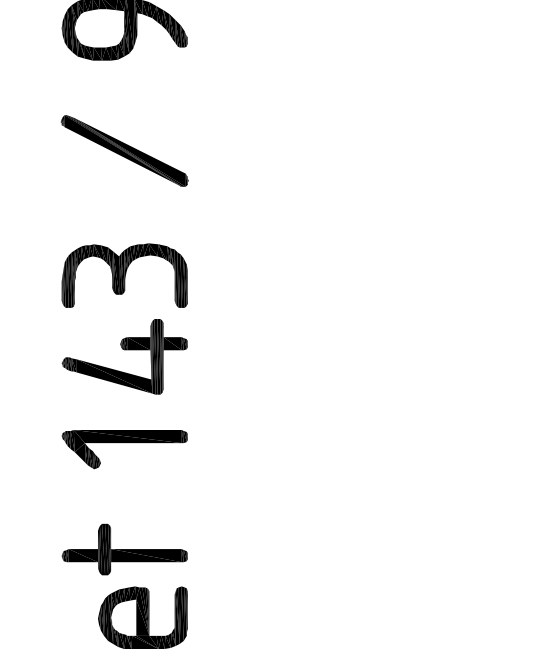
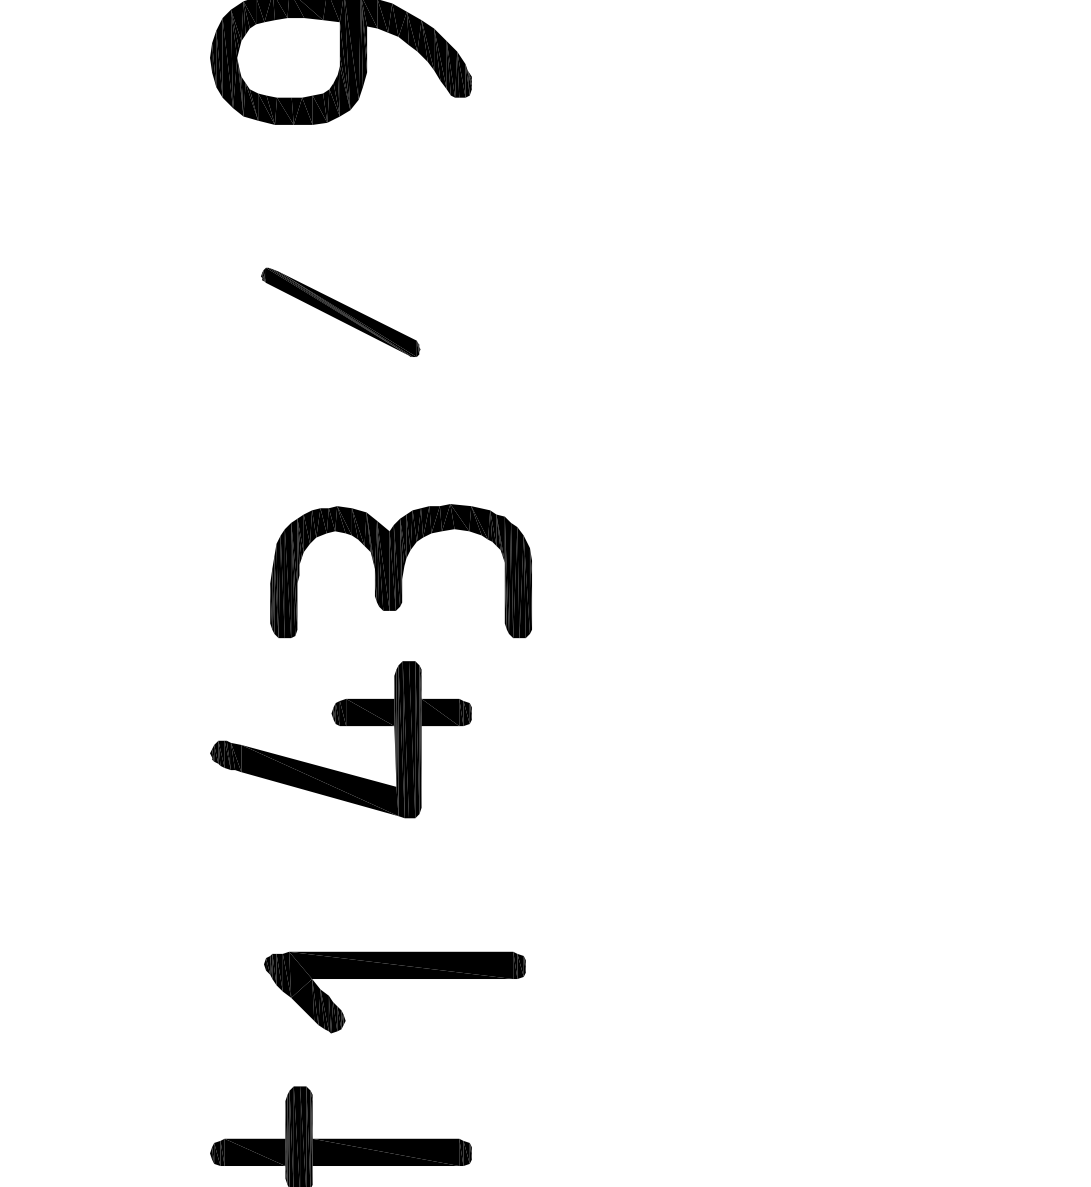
part: (124, 150) -> (340, 311), size x0.6
part: (124, 275) -> (400, 570), moved
part: (124, 449) -> (394, 992), moved

